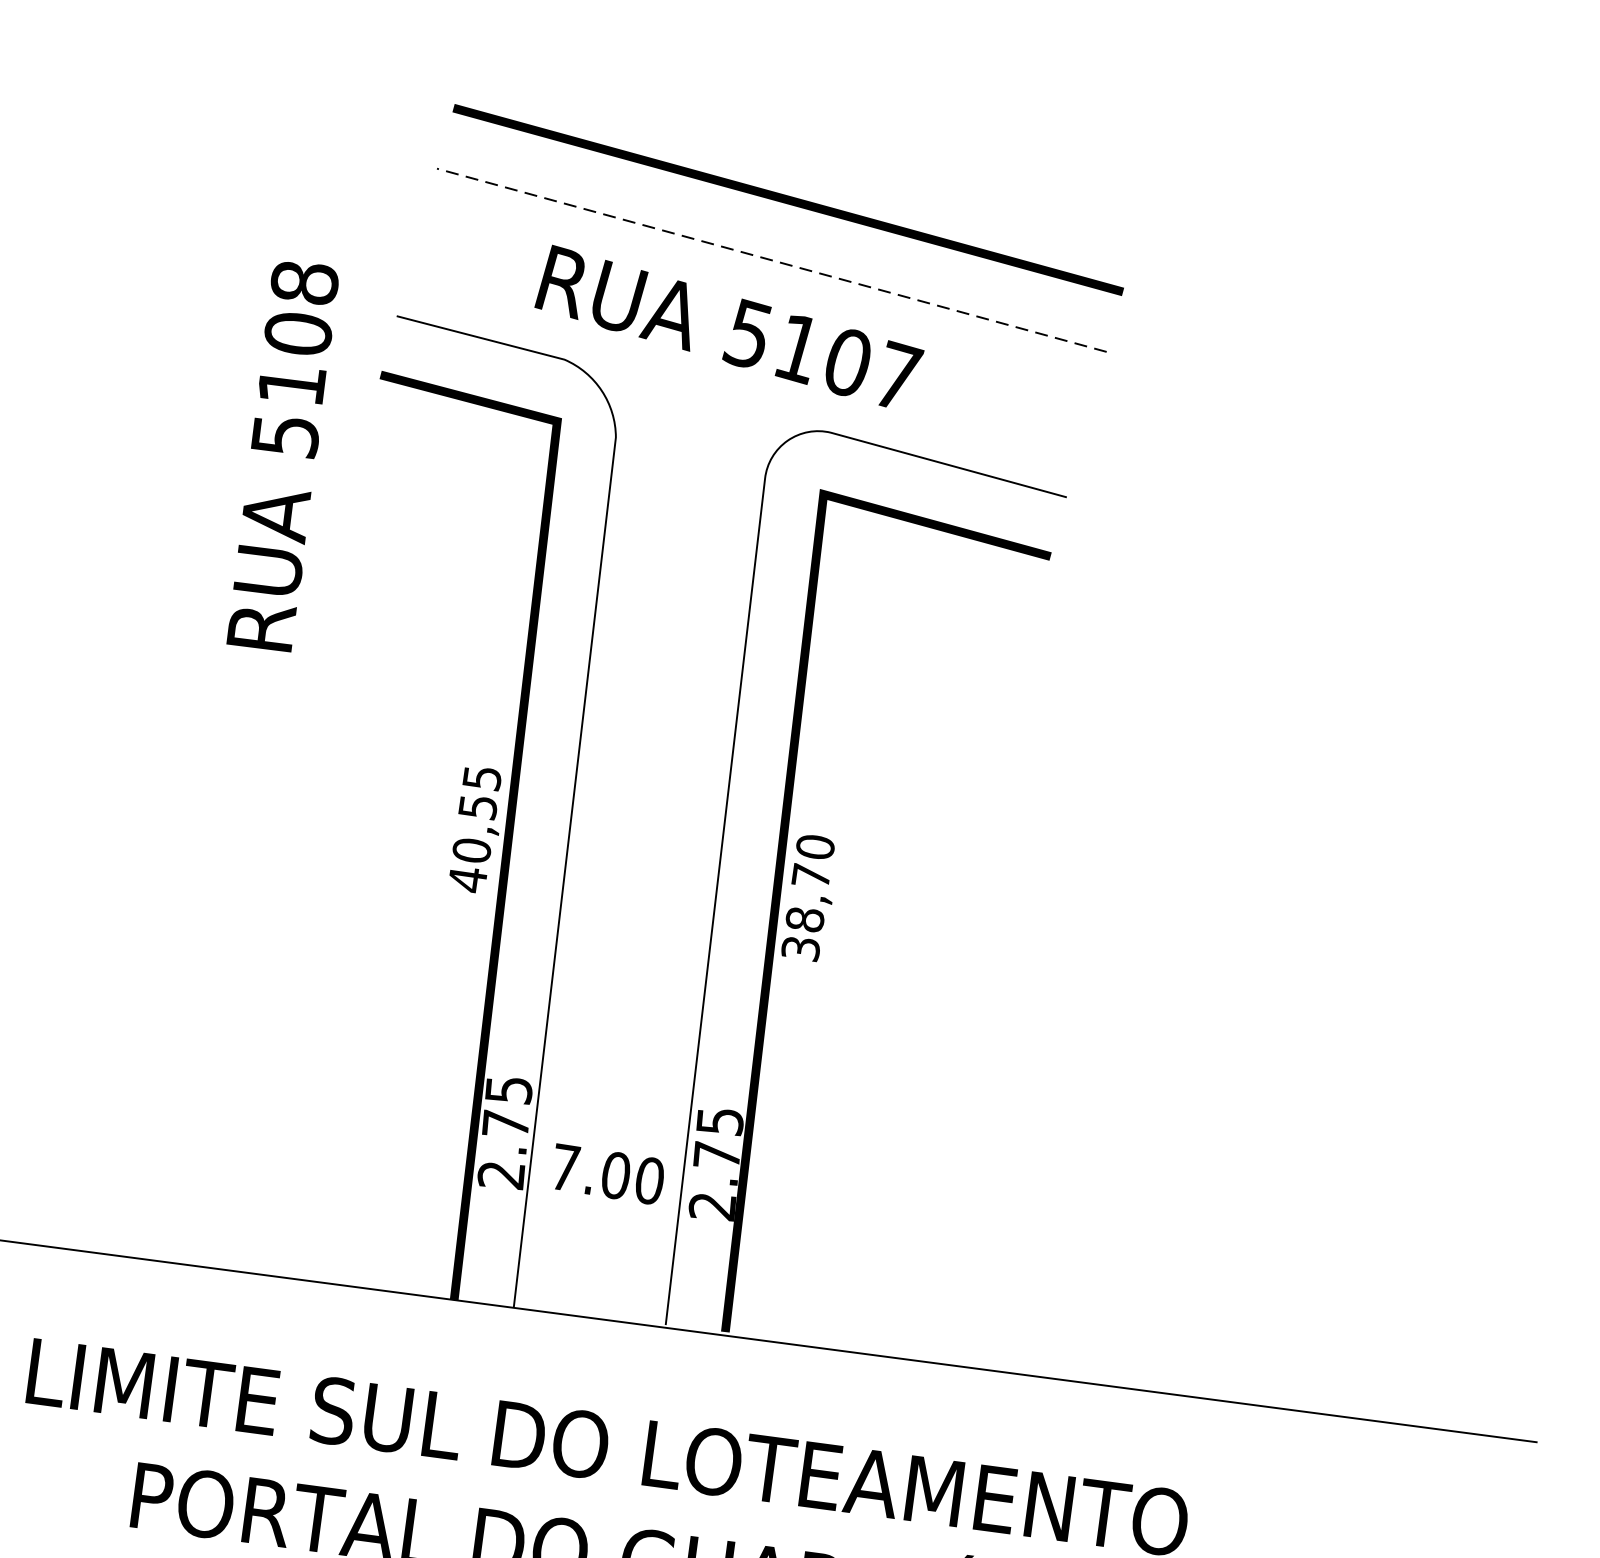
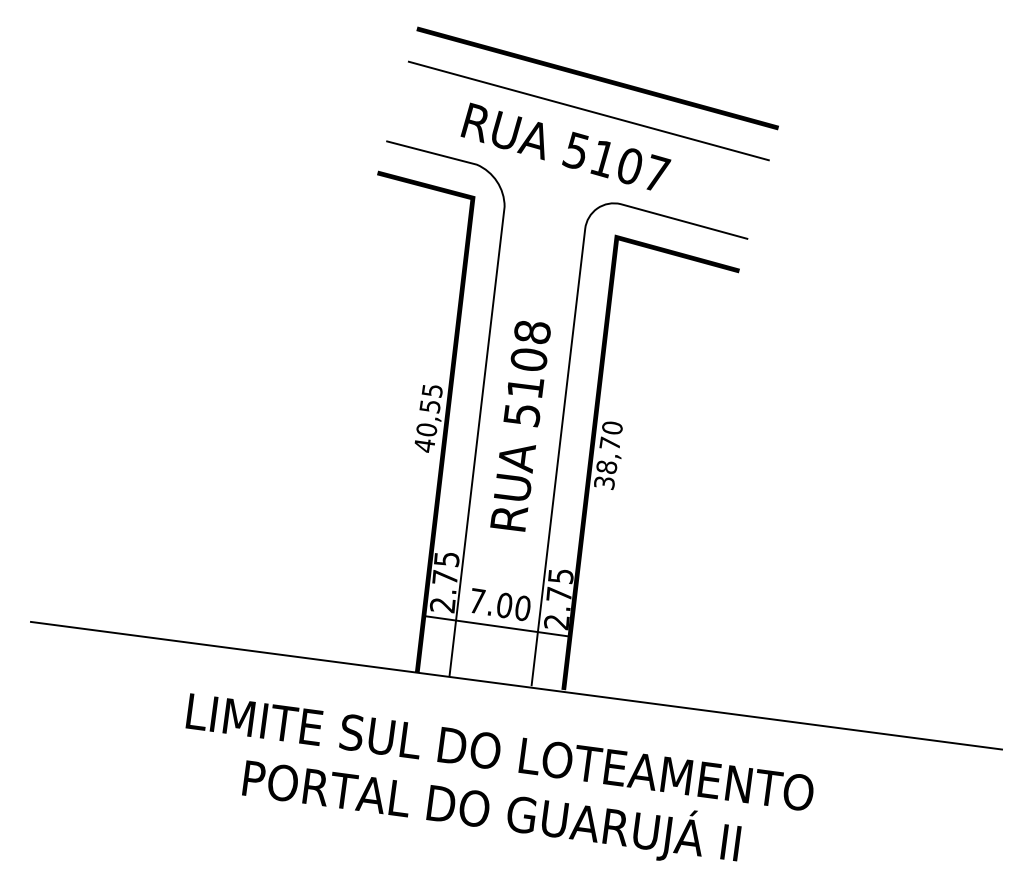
line: (771, 261) -> (588, 111), dashed -> solid
text: (282, 457) -> (520, 426), moved
line: (600, 1214) -> (496, 626), added

